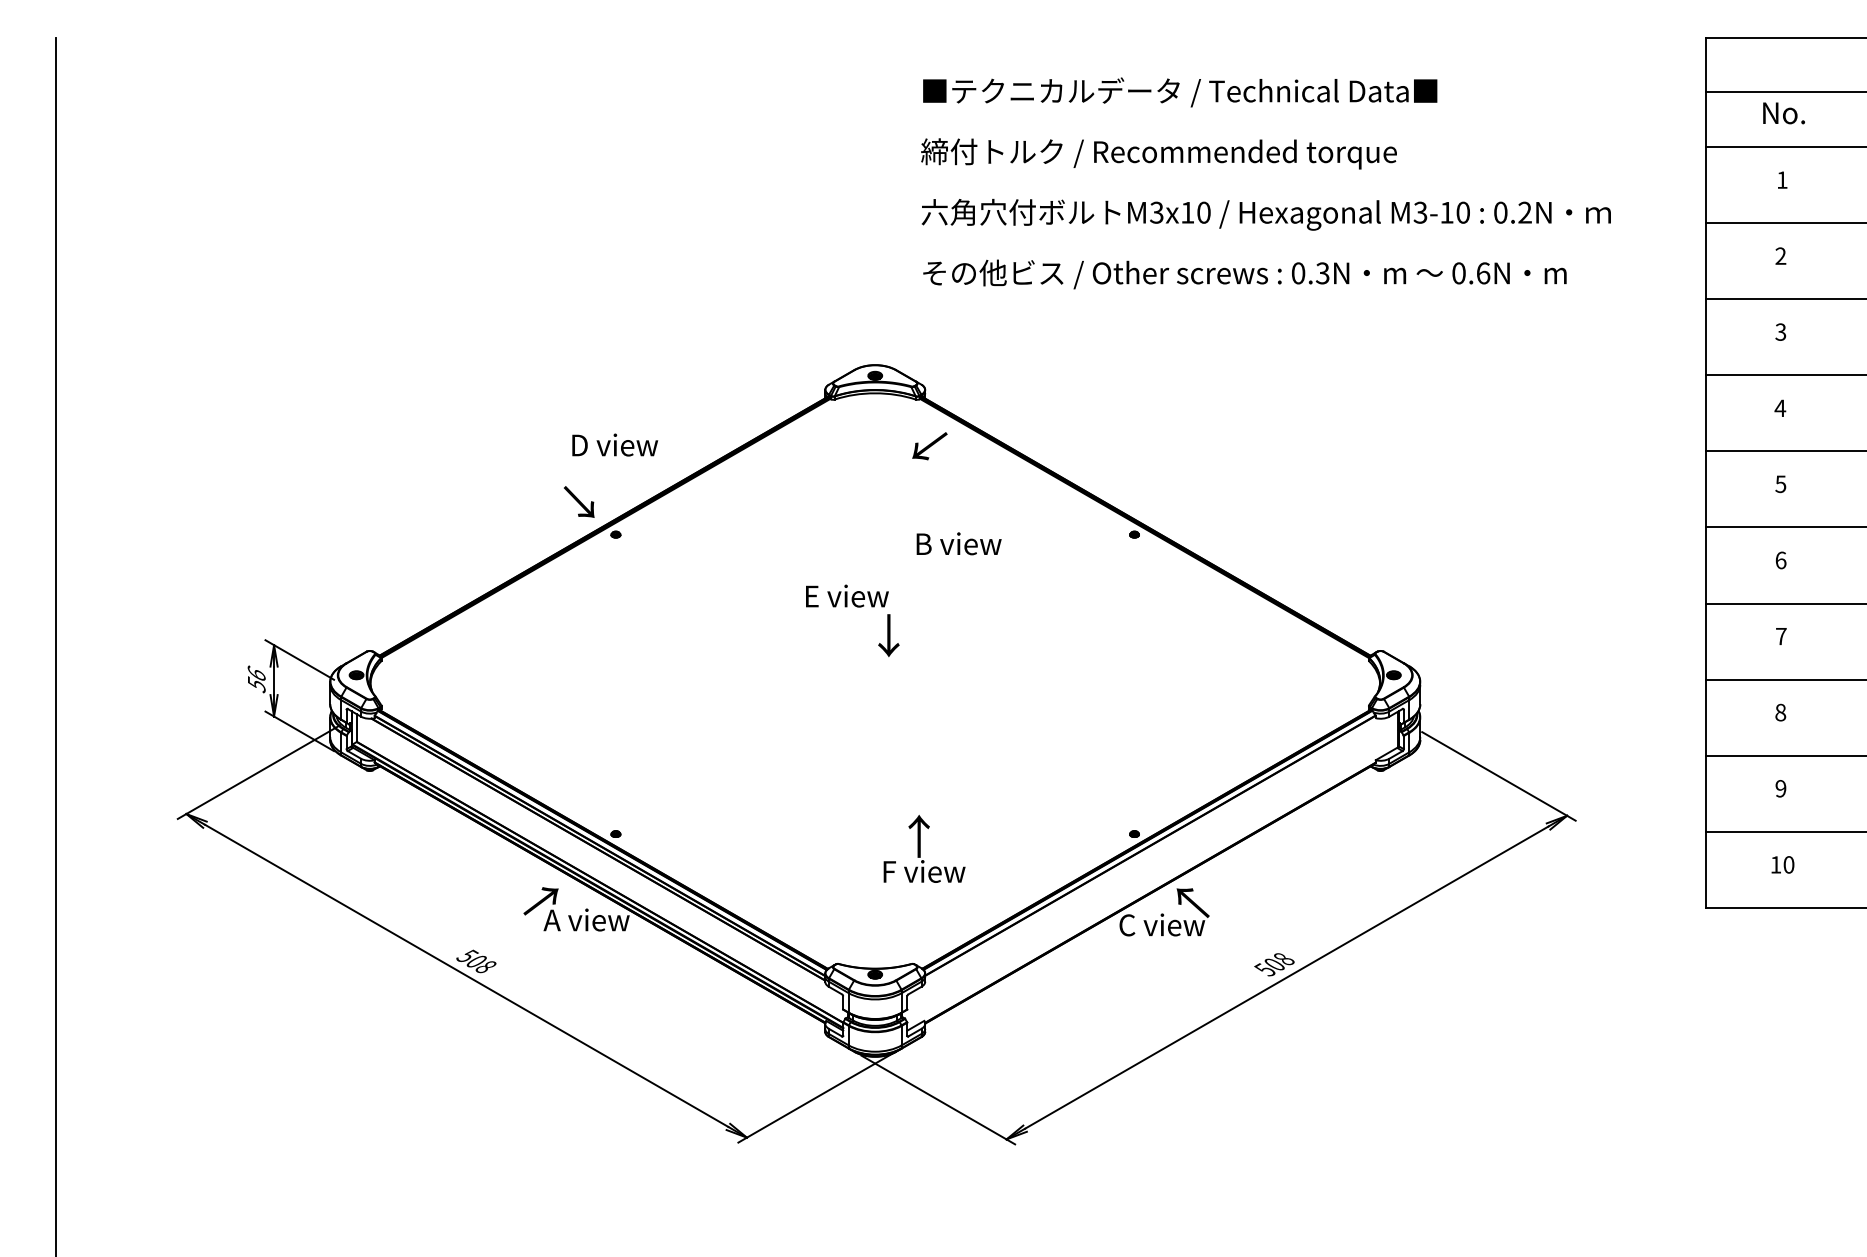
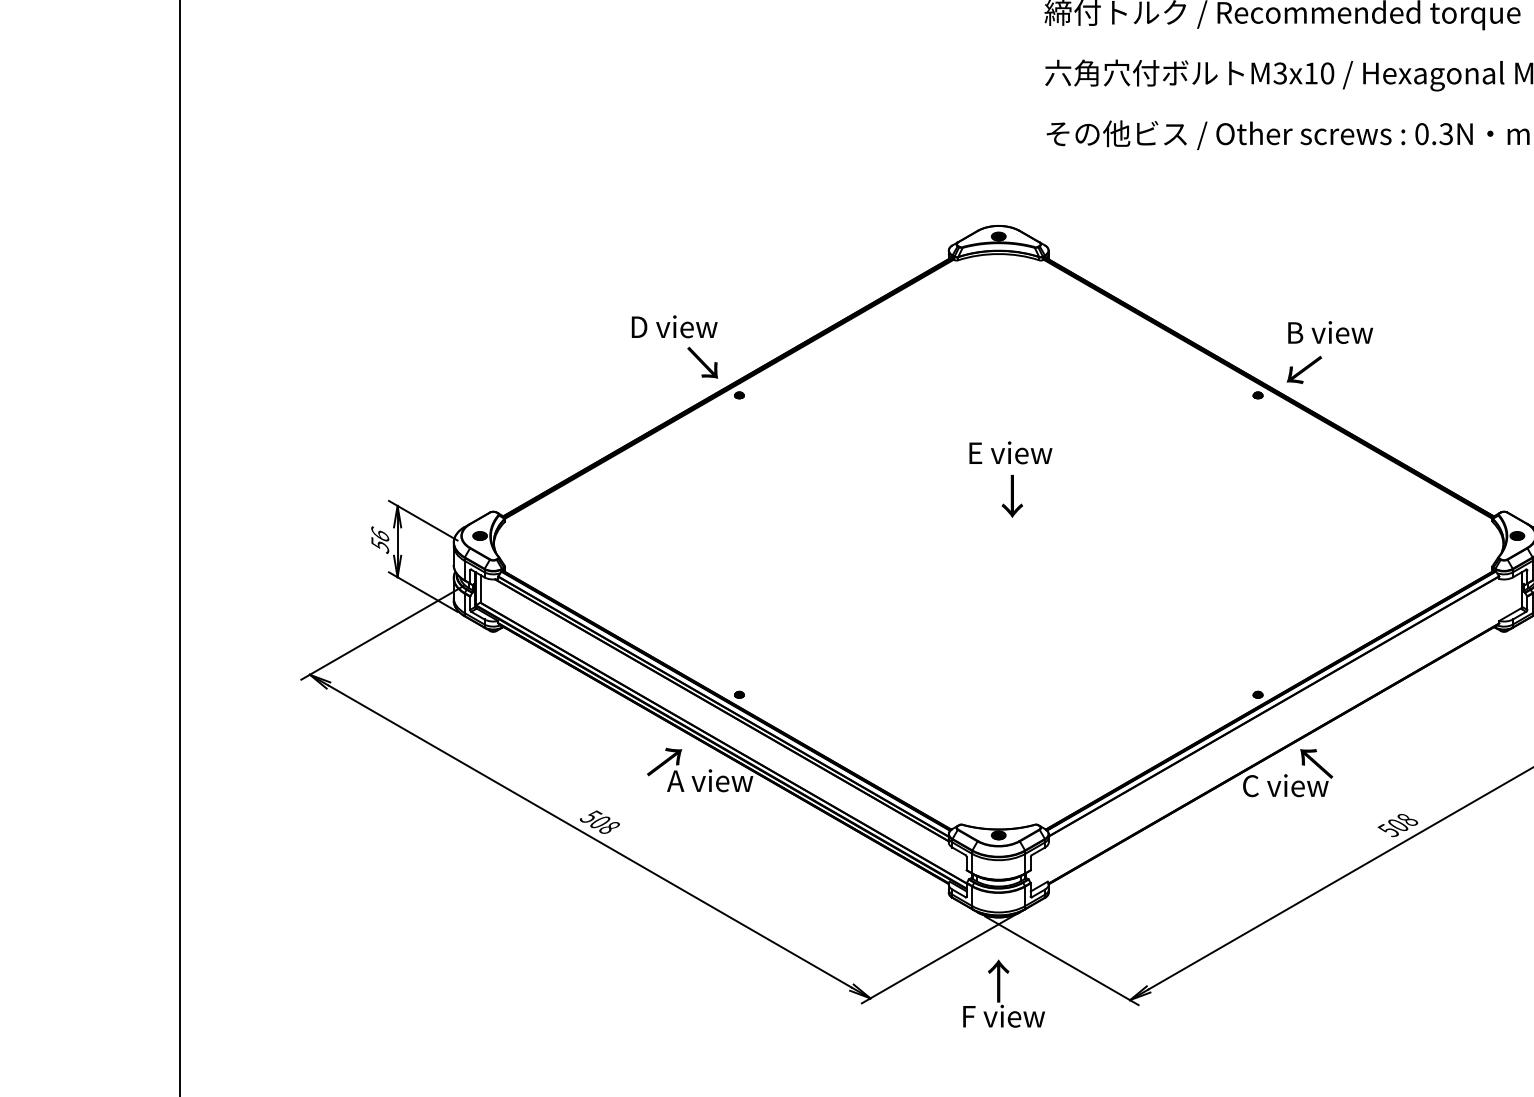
text: (615, 444) -> (675, 326), moved
text: (929, 446) -> (1304, 370), moved
text: (958, 543) -> (1330, 332), moved
text: (847, 595) -> (1011, 452), moved
text: (924, 848) -> (1004, 993), moved

